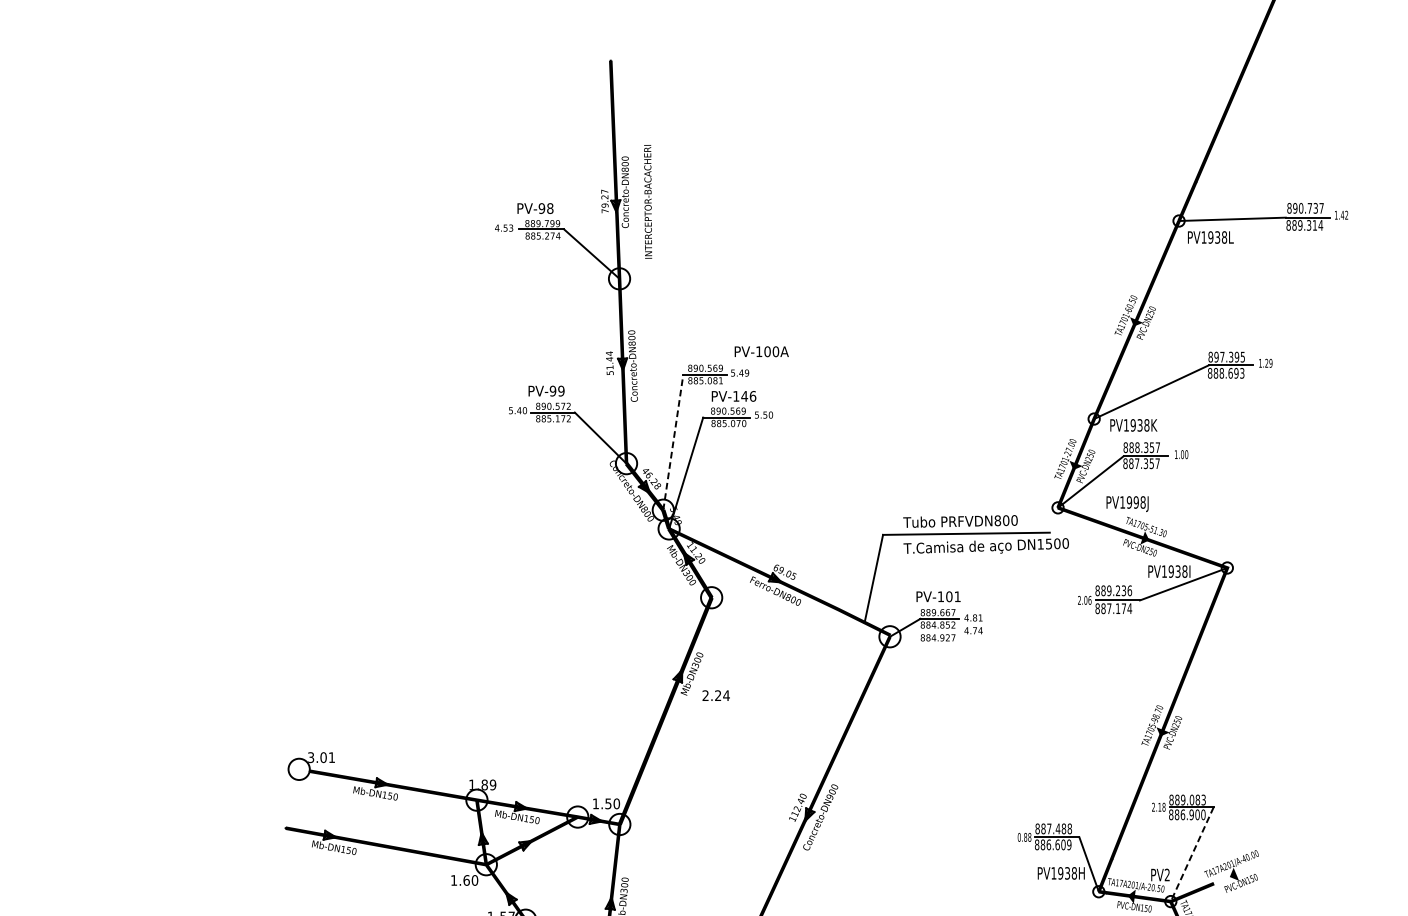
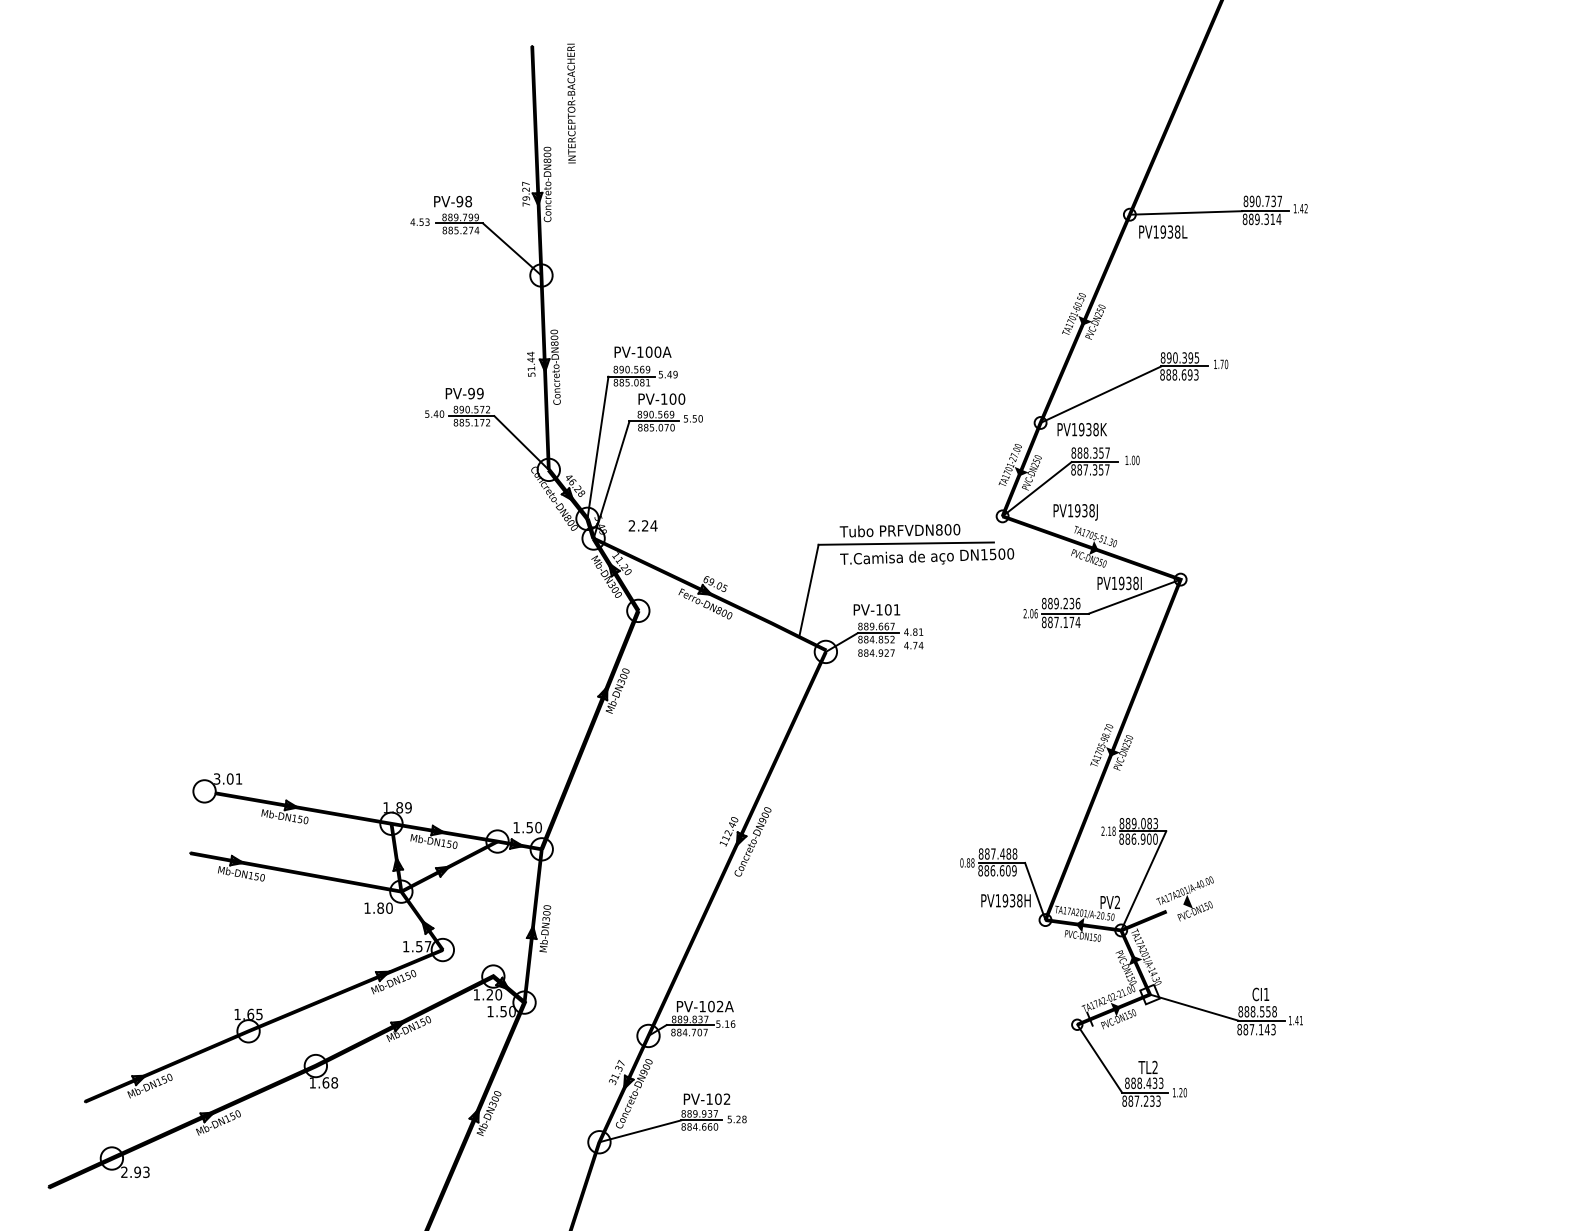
text: (648, 201) -> (571, 103), moved
text: (761, 351) -> (642, 351), moved
text: (1222, 356) -> (1175, 357), 897.395 -> 890.395
text: (1268, 363) -> (1223, 364), 1.29 -> 1.70
text: (748, 395) -> (677, 398), PV-146 -> PV-100
line: (672, 442) -> (597, 447), dashed -> solid
text: (1135, 502) -> (1084, 510), PV1998J -> PV1938J
text: (715, 695) -> (642, 525), moved
line: (1192, 855) -> (1143, 881), dashed -> solid
text: (466, 879) -> (380, 907), 1.60 -> 1.80

